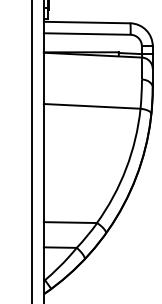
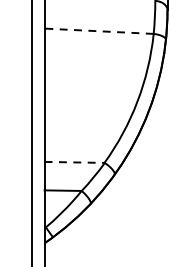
line: (91, 106) -> (98, 31), solid -> dashed
line: (70, 222) -> (74, 162), solid -> dashed

